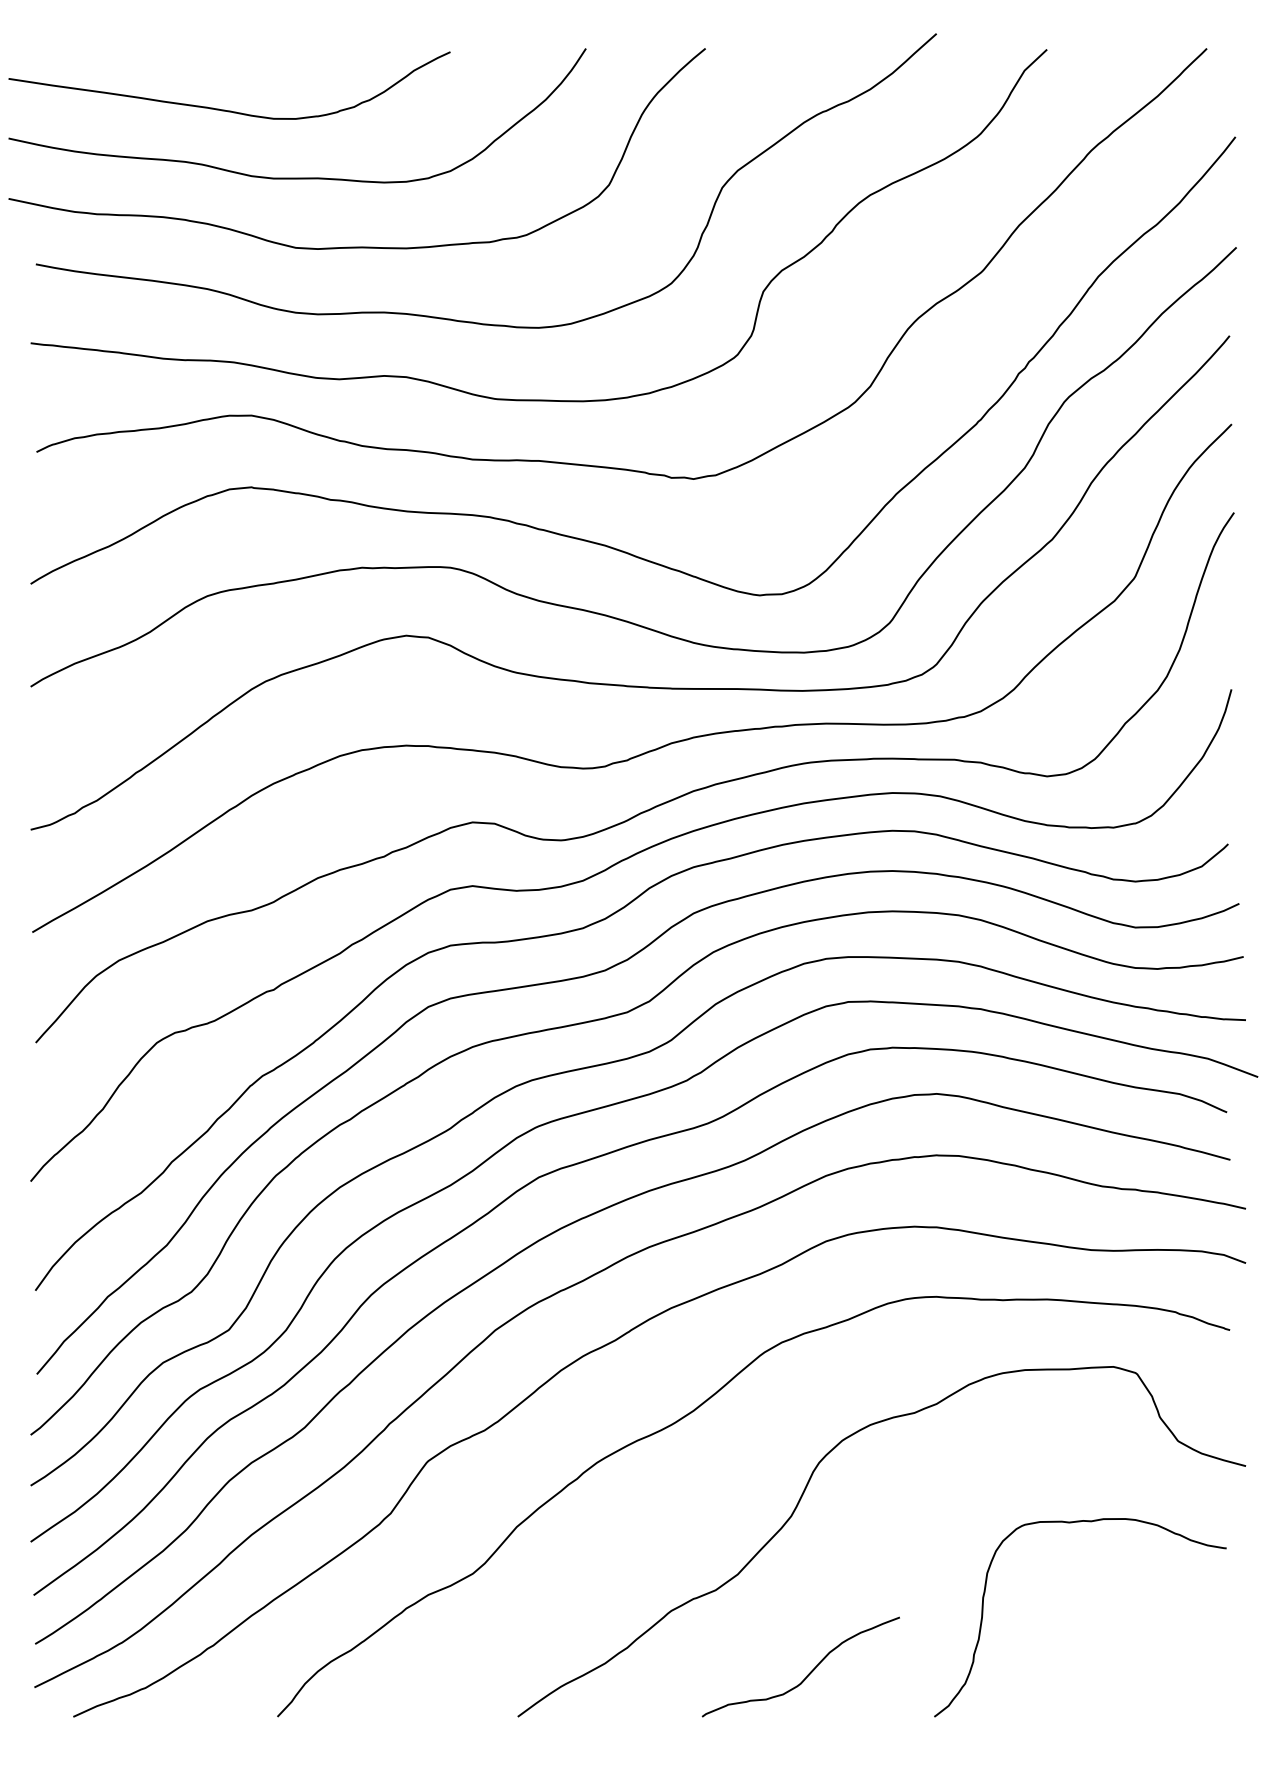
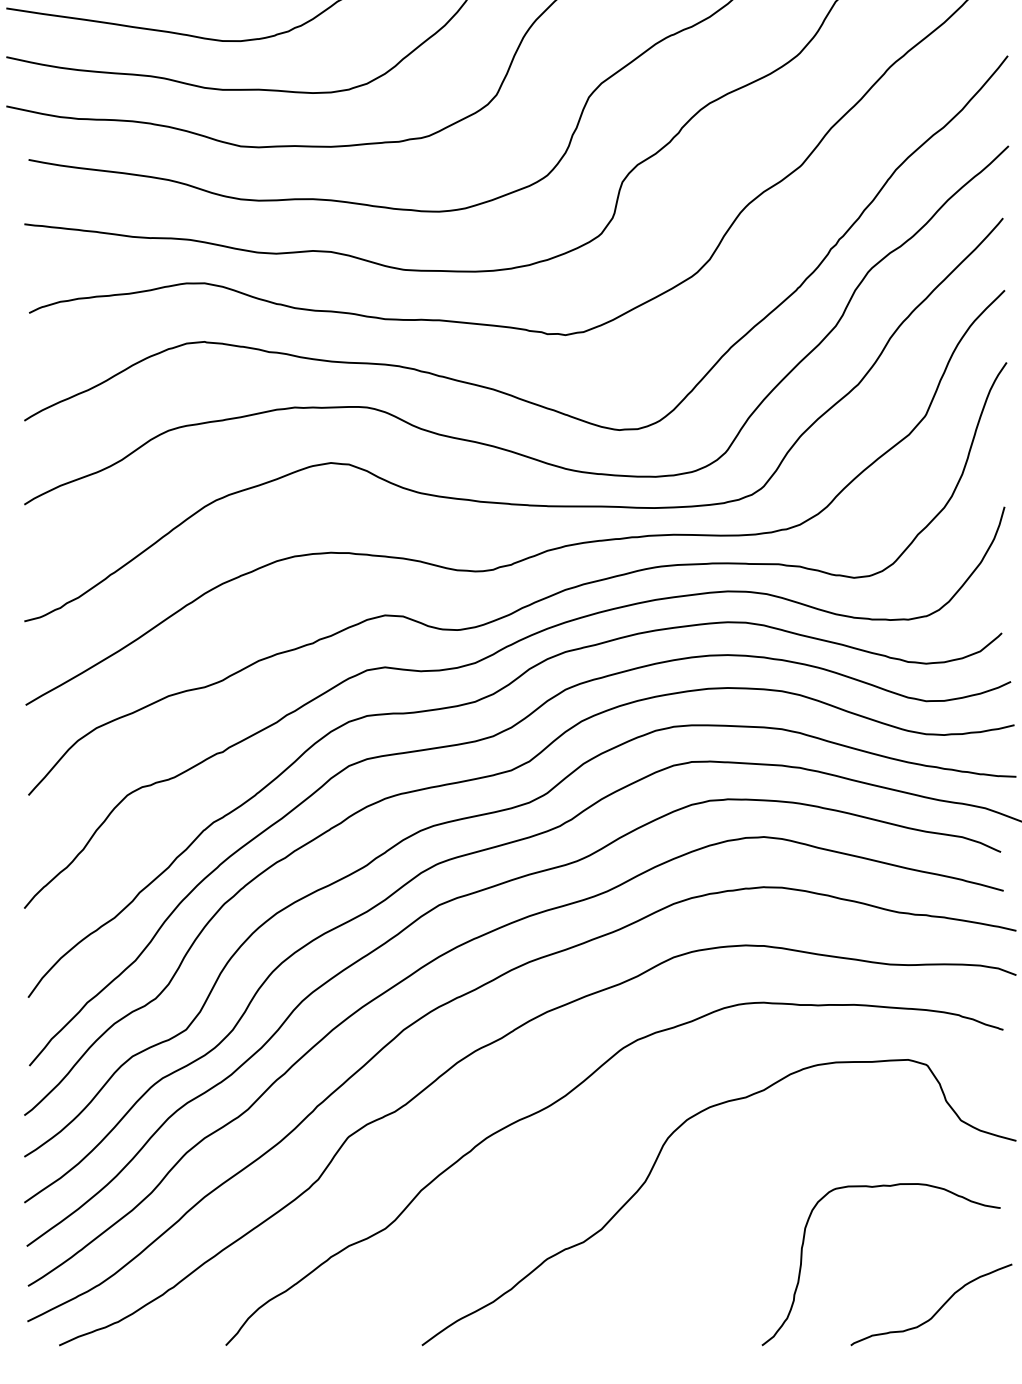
curve: (808, 1673) -> (937, 1310), moved

